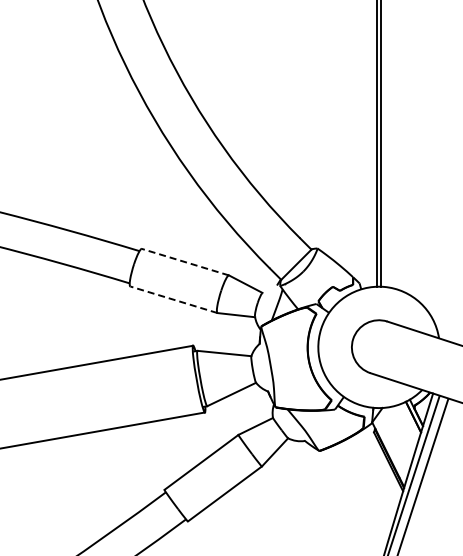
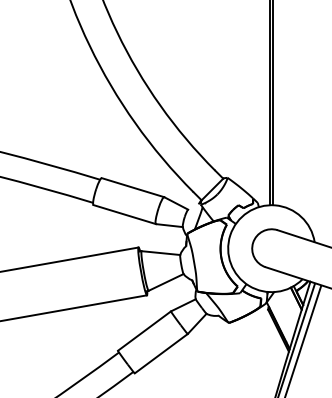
line: (185, 262) -> (133, 187), dashed -> solid
line: (173, 299) -> (124, 214), dashed -> solid

